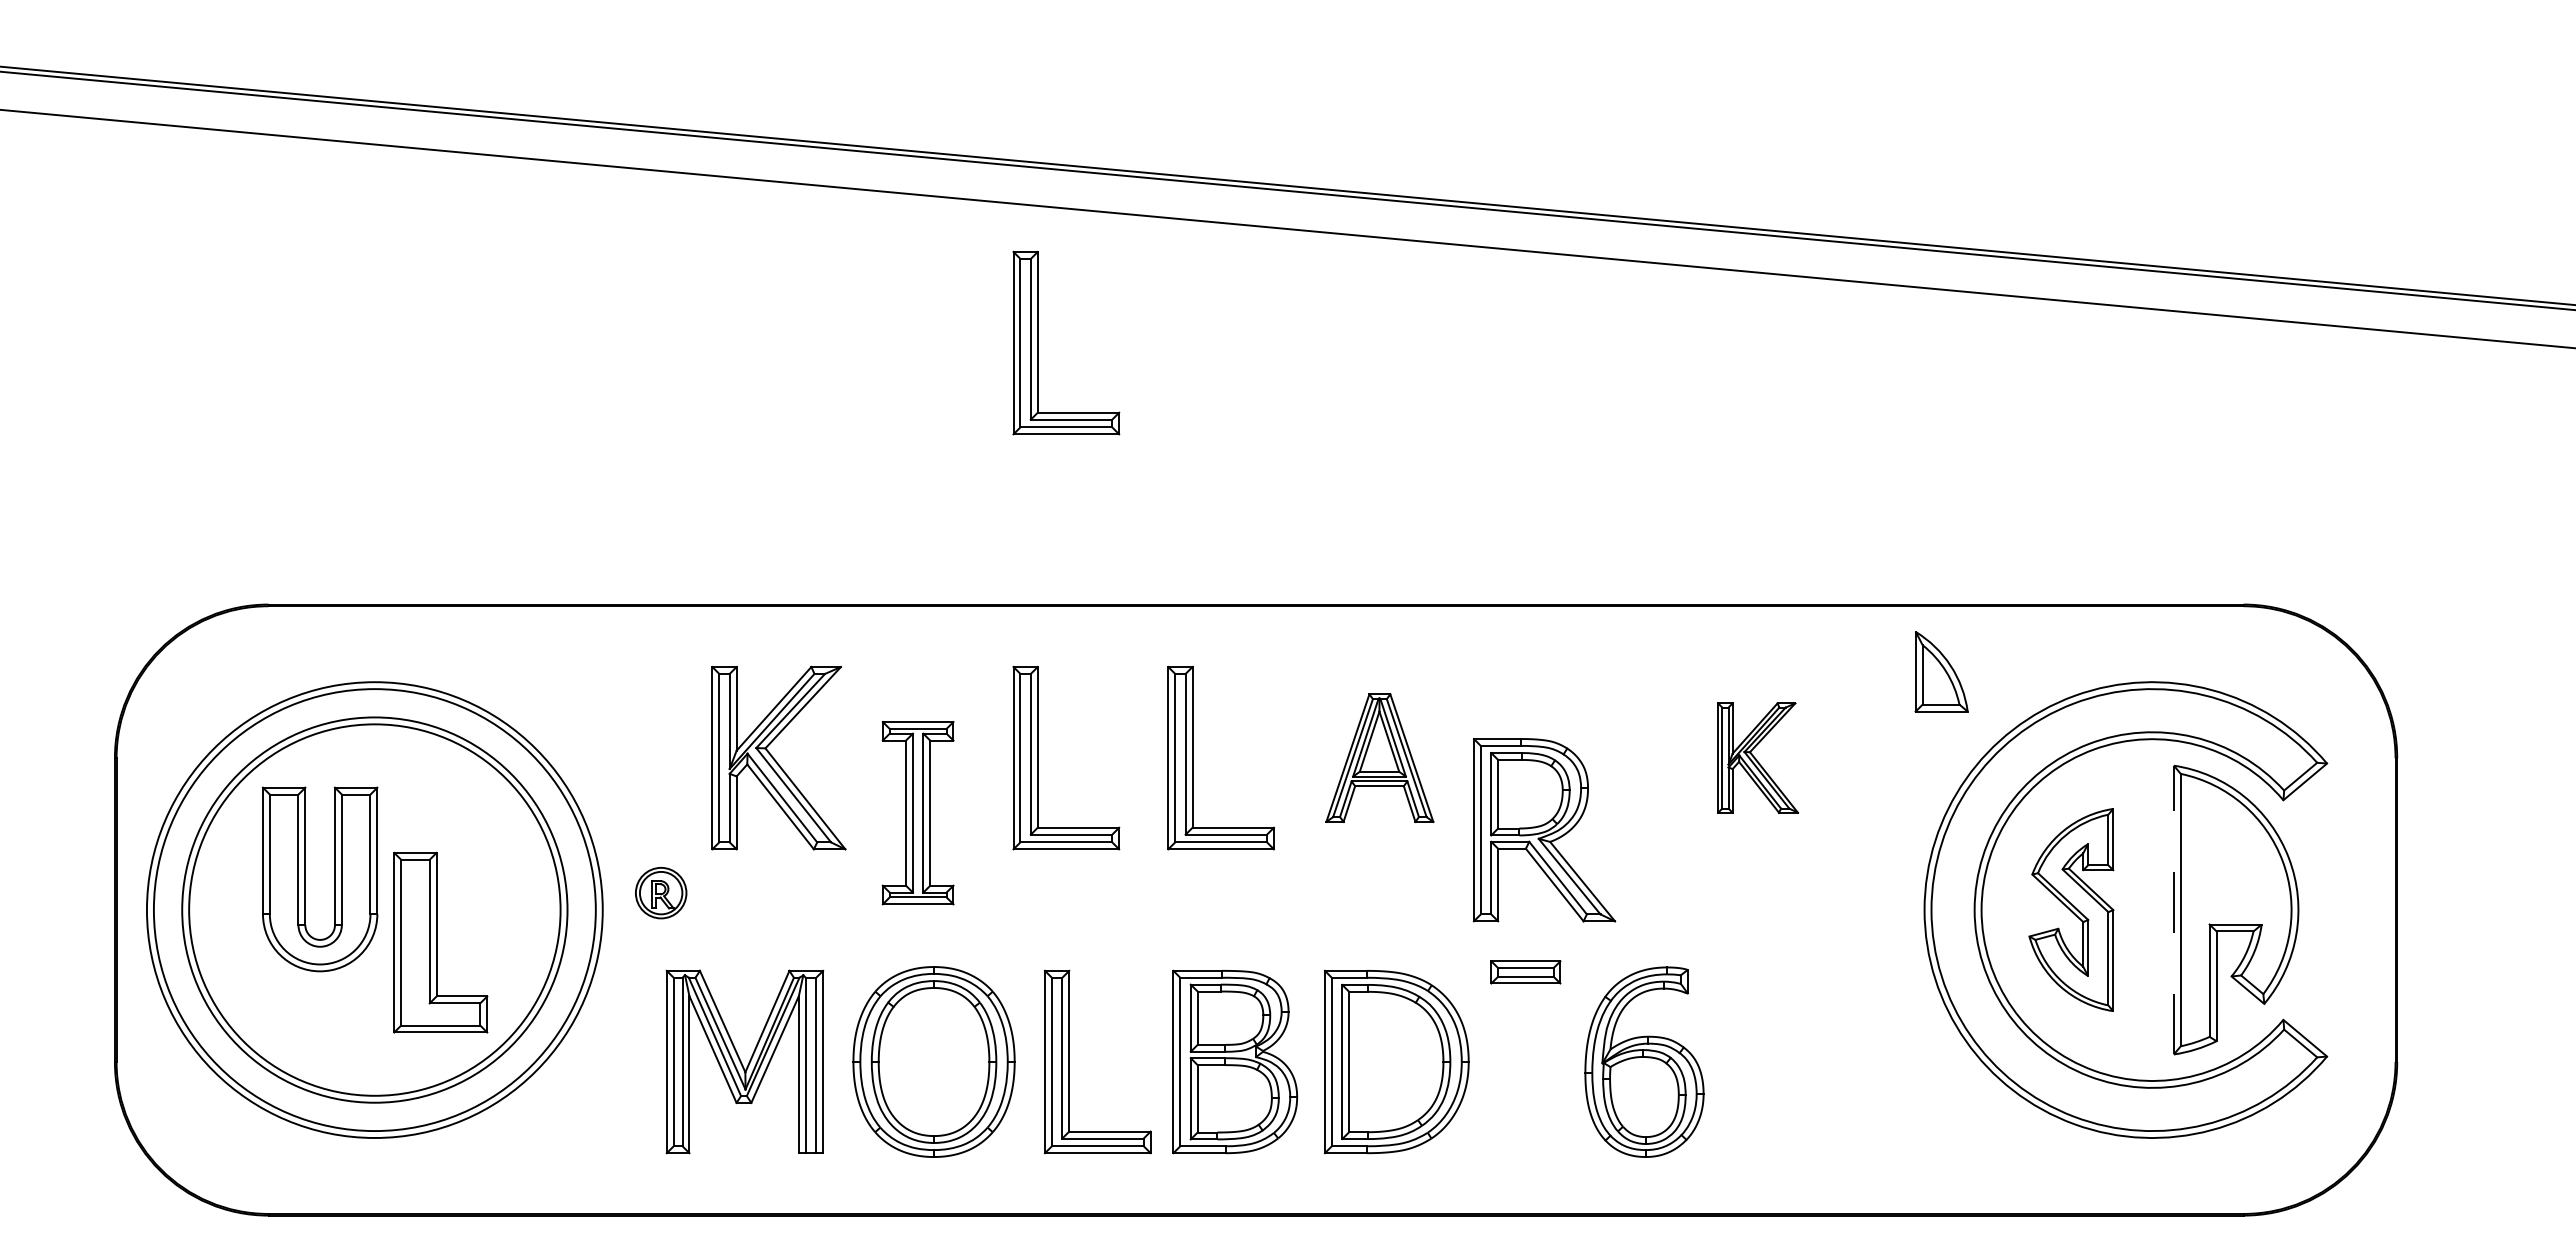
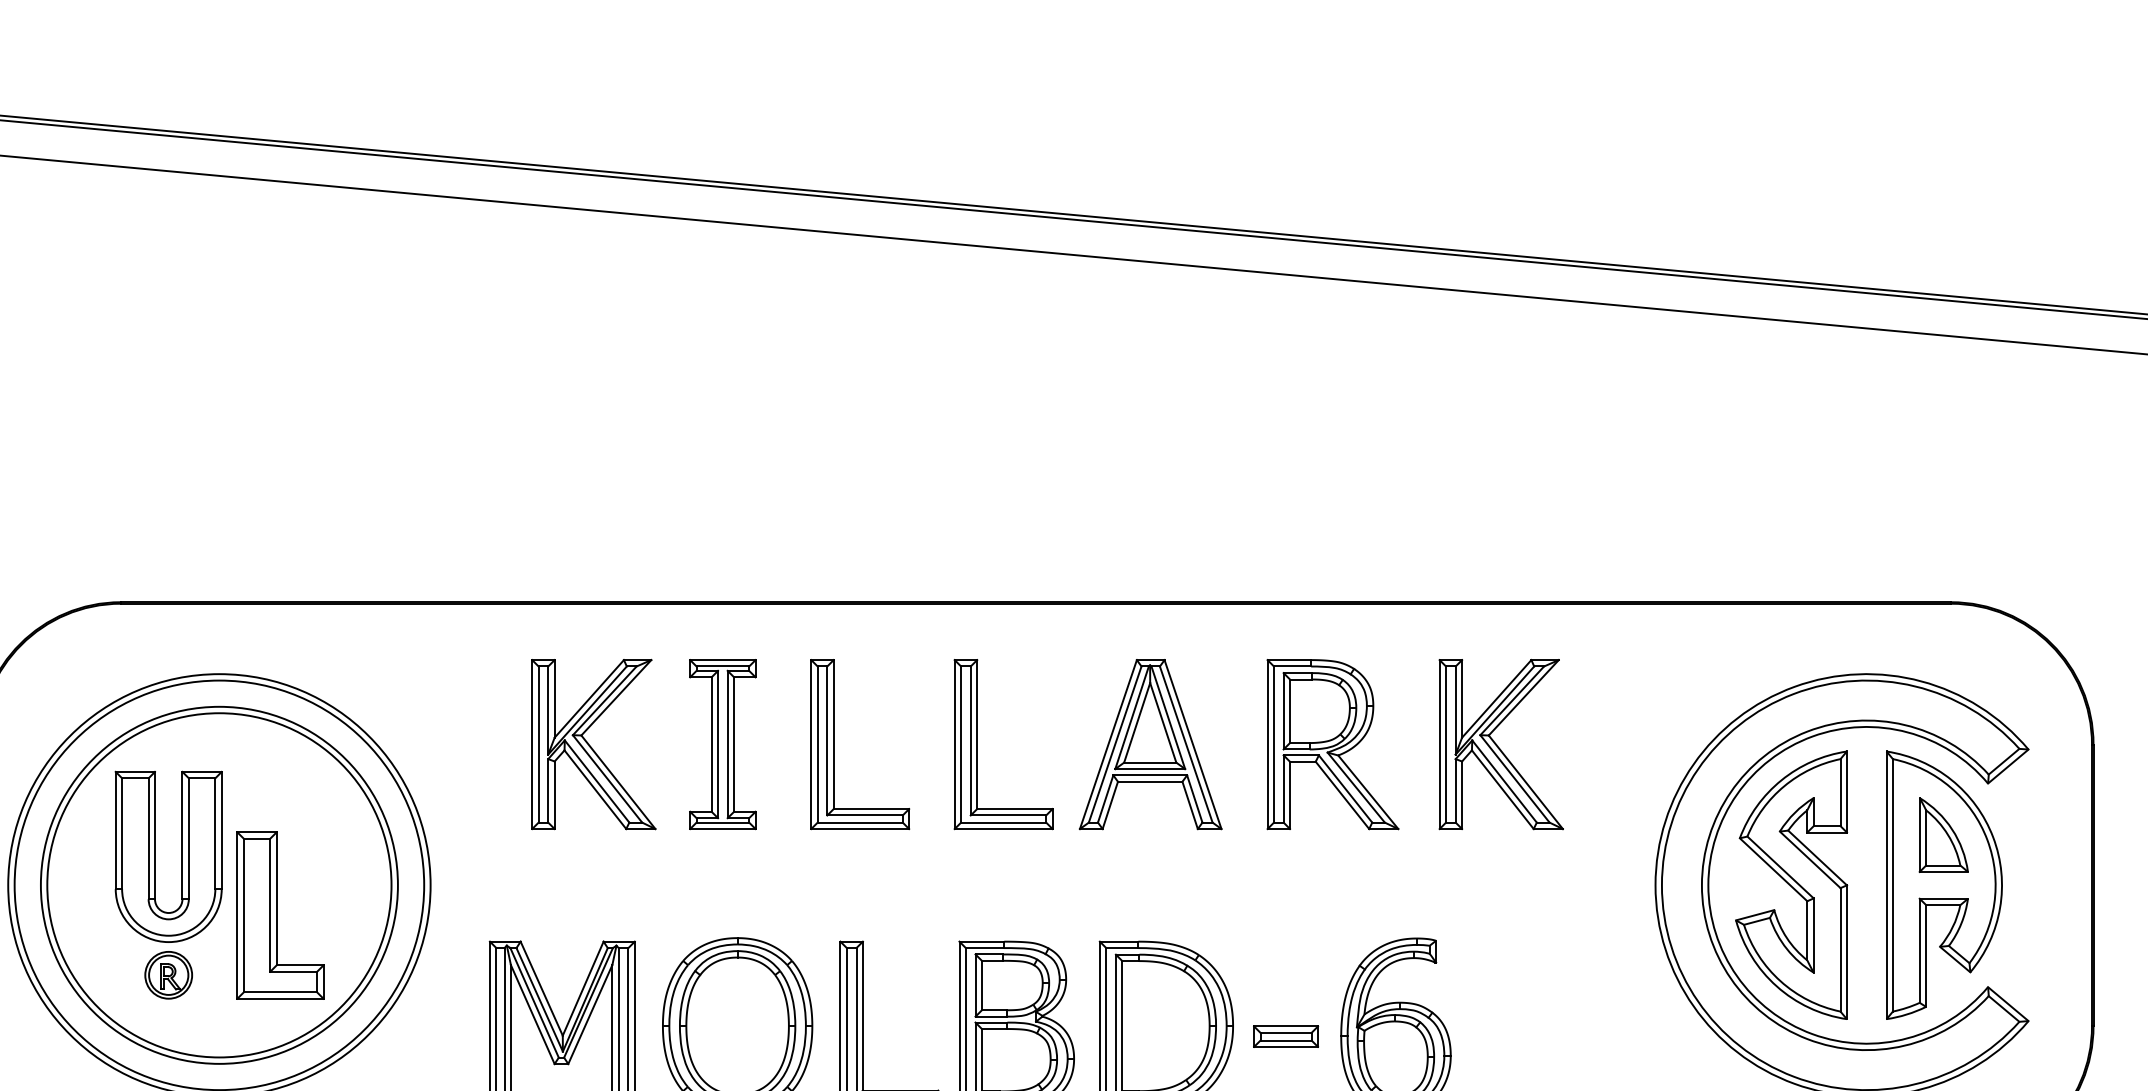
part: (1038, 342) -> (834, 359), removed
part: (1941, 671) -> (1943, 834), moved
part: (1379, 757) -> (1150, 743), size x1.43
part: (1757, 757) -> (1500, 743), size x1.67
part: (917, 812) -> (722, 743), moved
part: (1544, 830) -> (1332, 744), moved
part: (661, 893) -> (169, 975), moved
part: (2071, 909) -> (1791, 884), size x1.43
line: (2173, 909) -> (1886, 884), dashed -> solid
part: (1525, 972) -> (1285, 1036), moved

